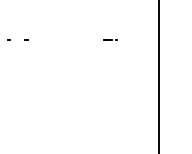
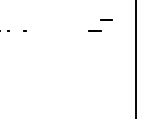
line: (124, 25) -> (106, 19), added

